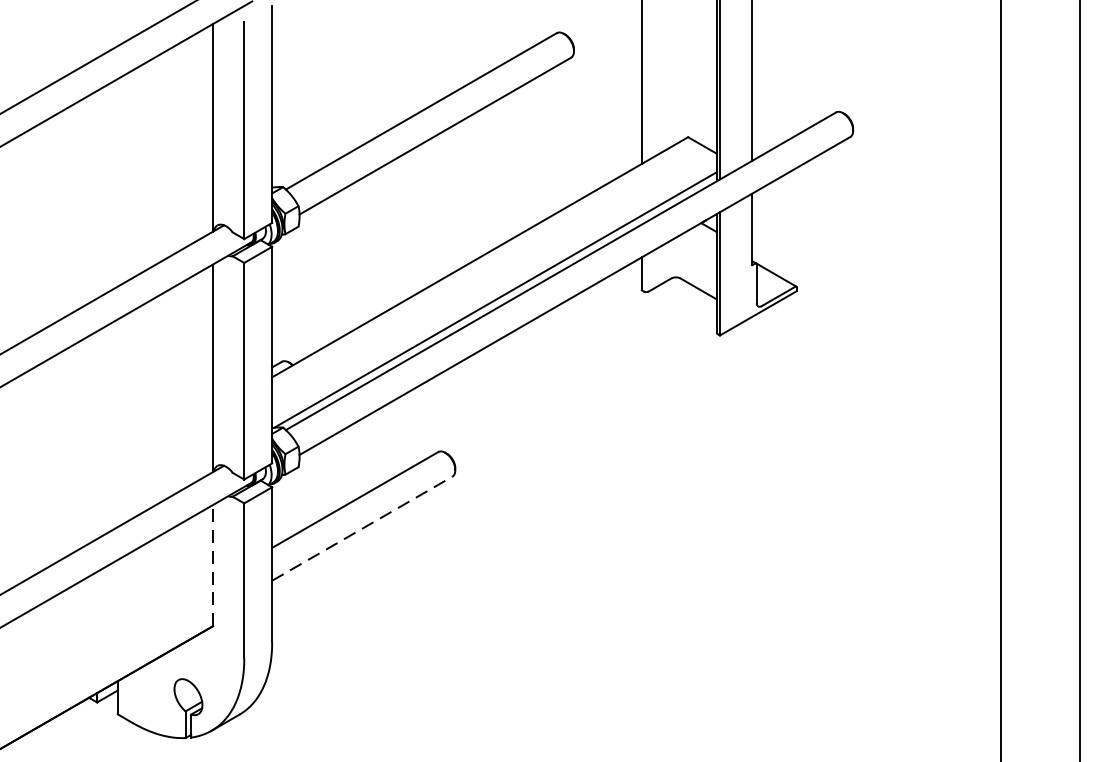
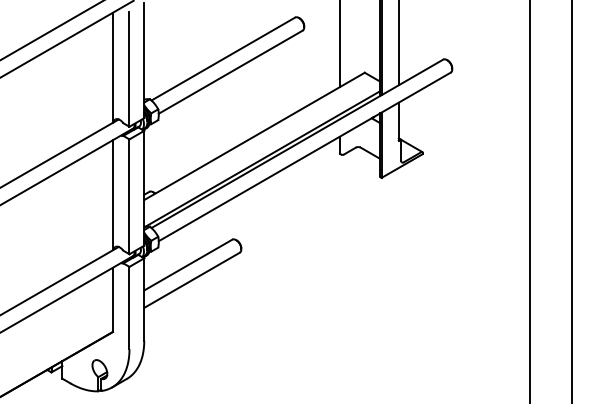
line: (363, 529) -> (192, 280), dashed -> solid
line: (212, 564) -> (112, 299), dashed -> solid

